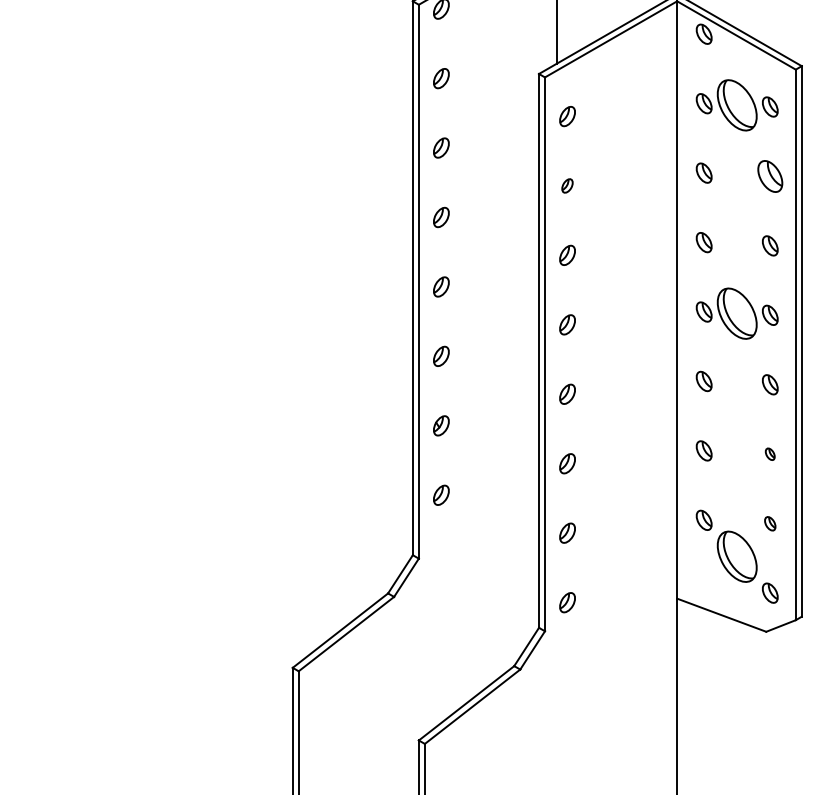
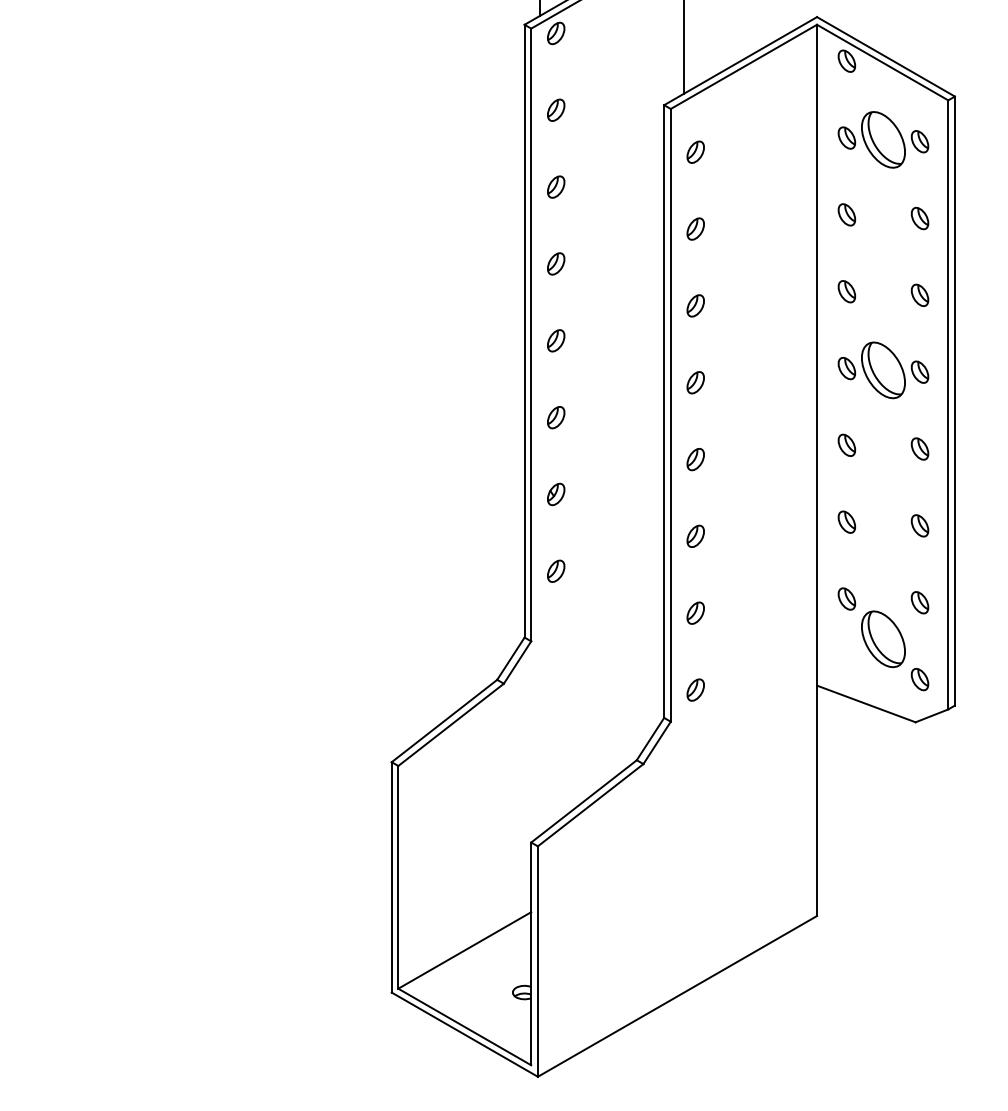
part: (769, 176) -> (919, 218), size x0.62
part: (567, 185) -> (695, 228), size x1.43
part: (769, 453) -> (919, 525), size x1.67
part: (769, 523) -> (919, 602), size x1.43

